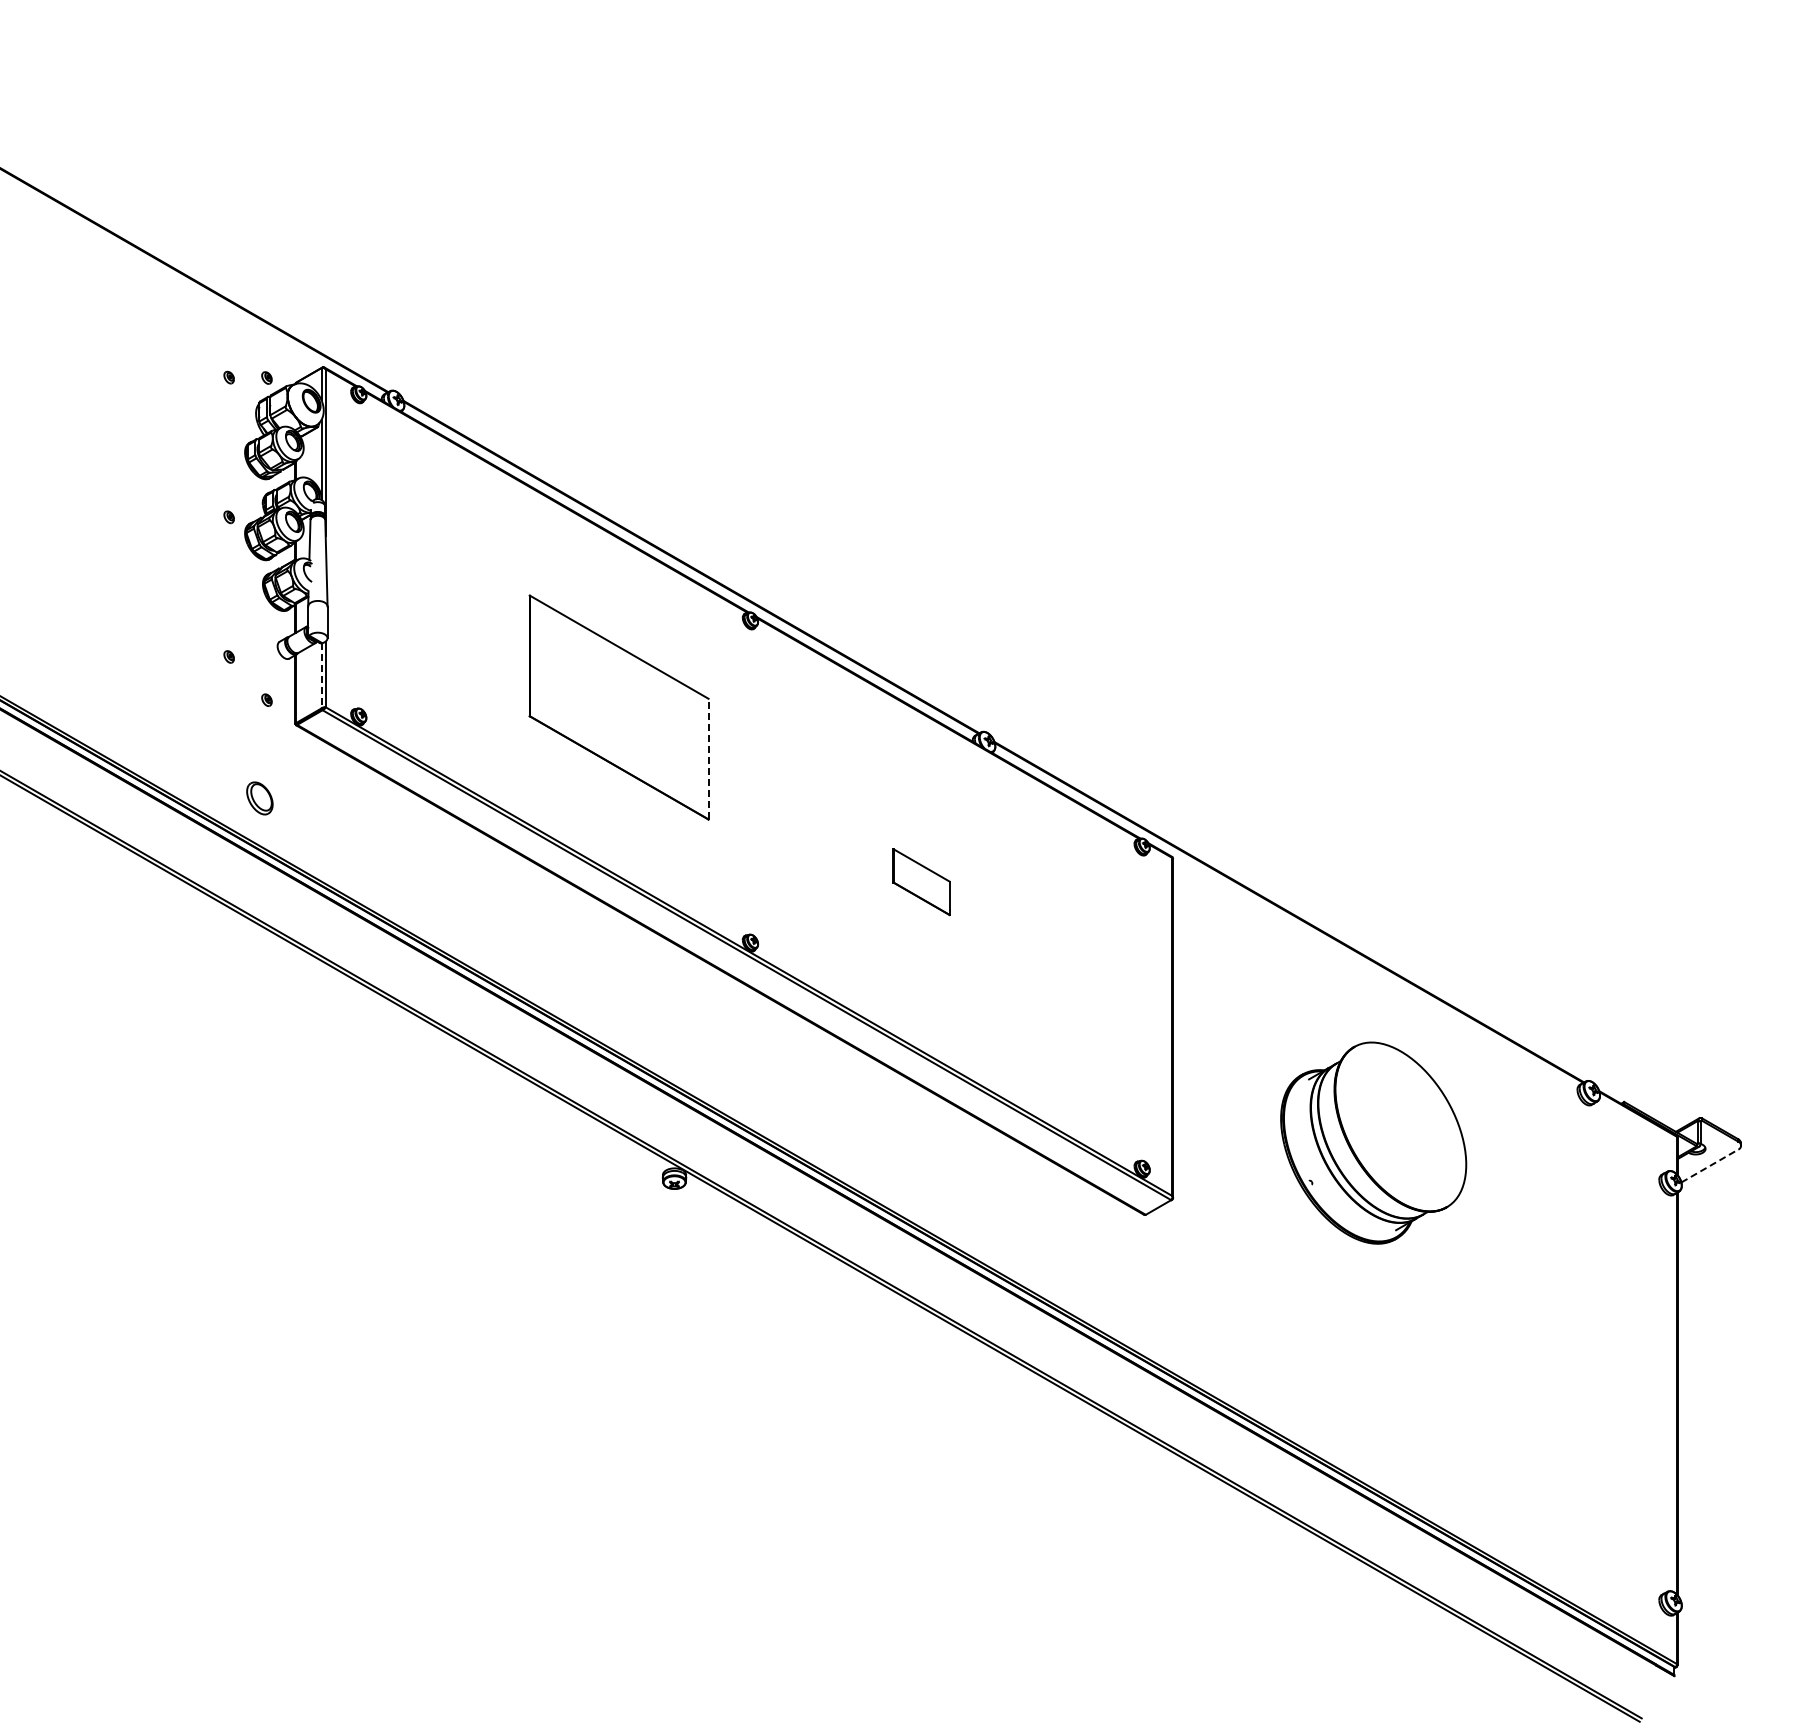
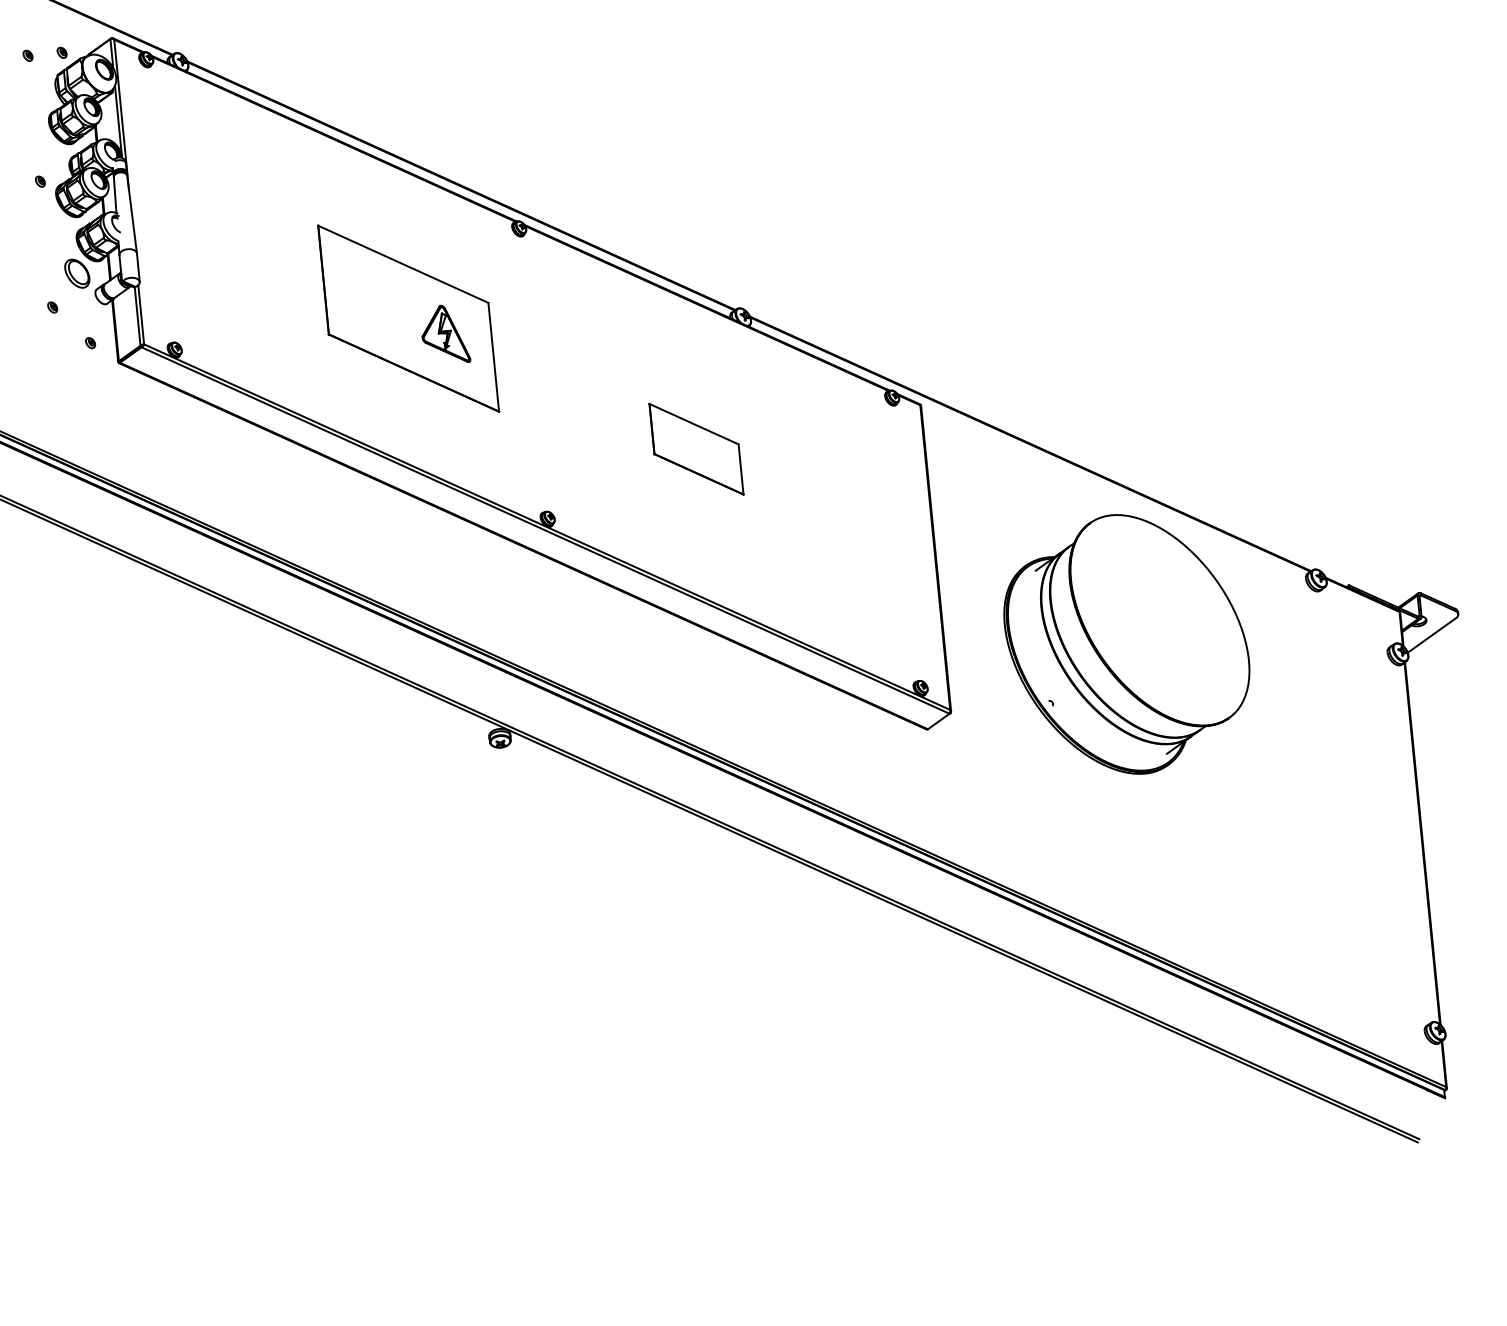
line: (321, 675) -> (137, 316), dashed -> solid
part: (657, 729) -> (445, 335), added
line: (708, 758) -> (493, 356), dashed -> solid
part: (259, 798) -> (77, 273), moved
part: (921, 881) -> (696, 448), size x1.67
part: (1373, 1142) -> (1126, 643), size x1.43
line: (1709, 1166) -> (1431, 635), dashed -> solid

